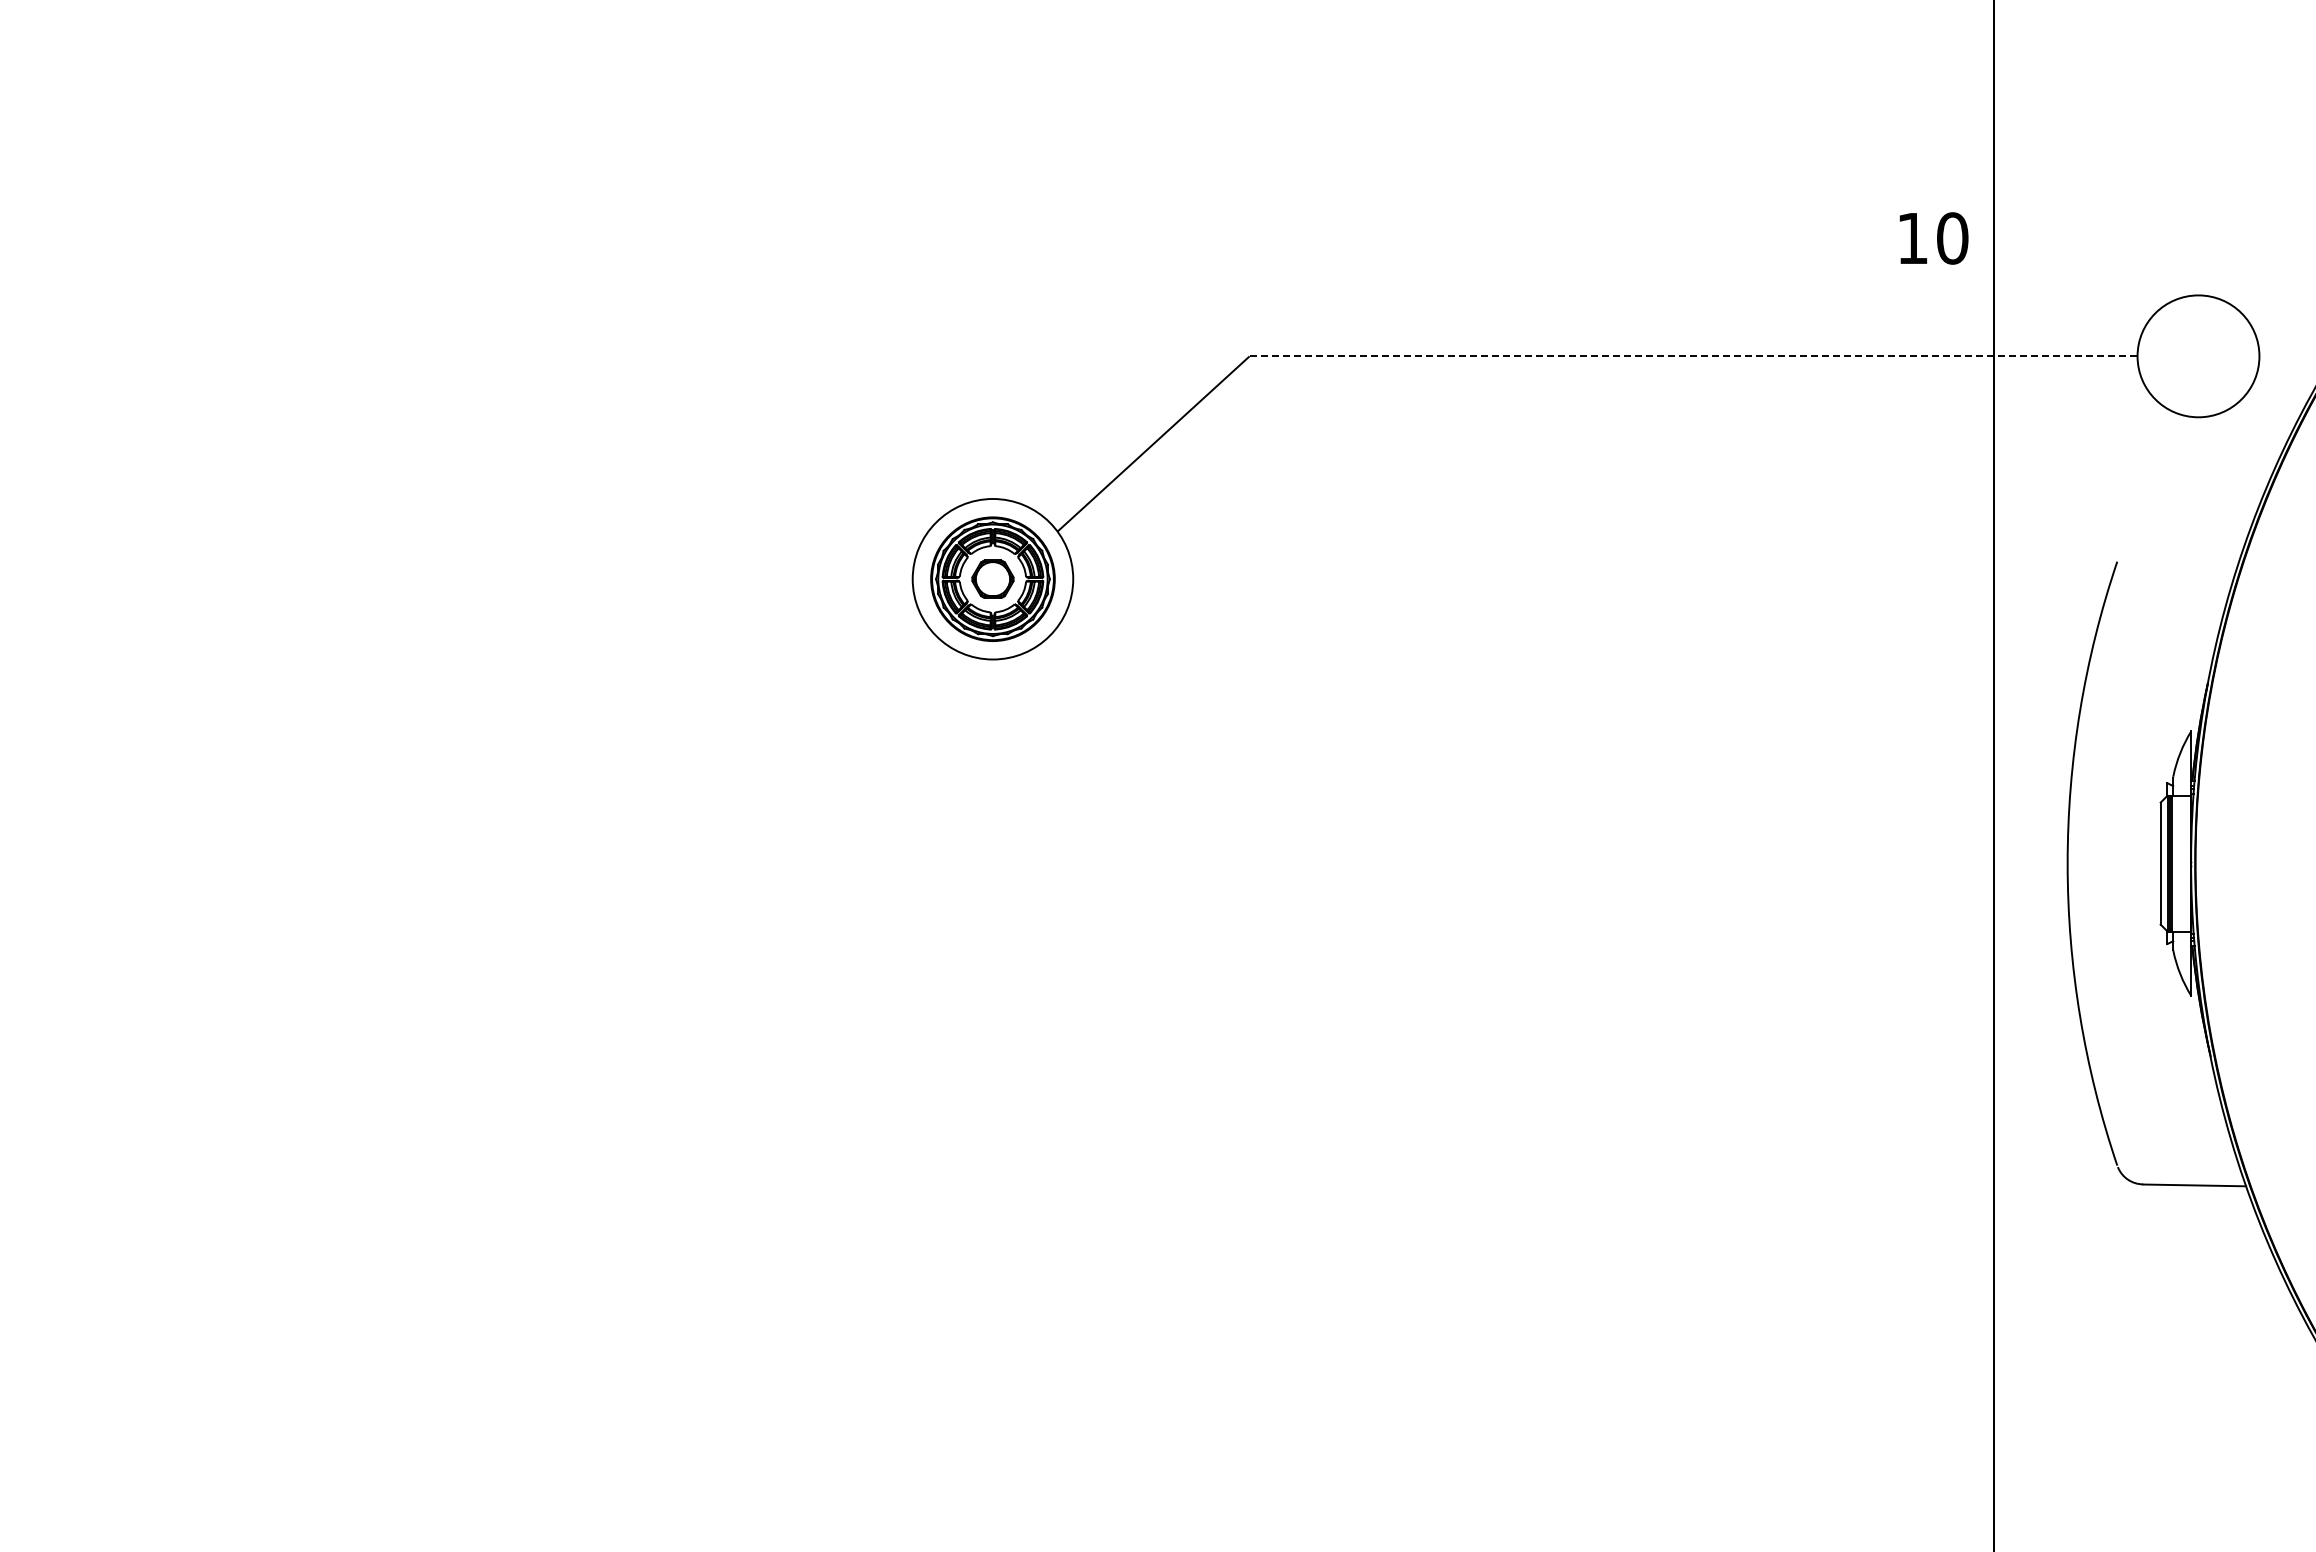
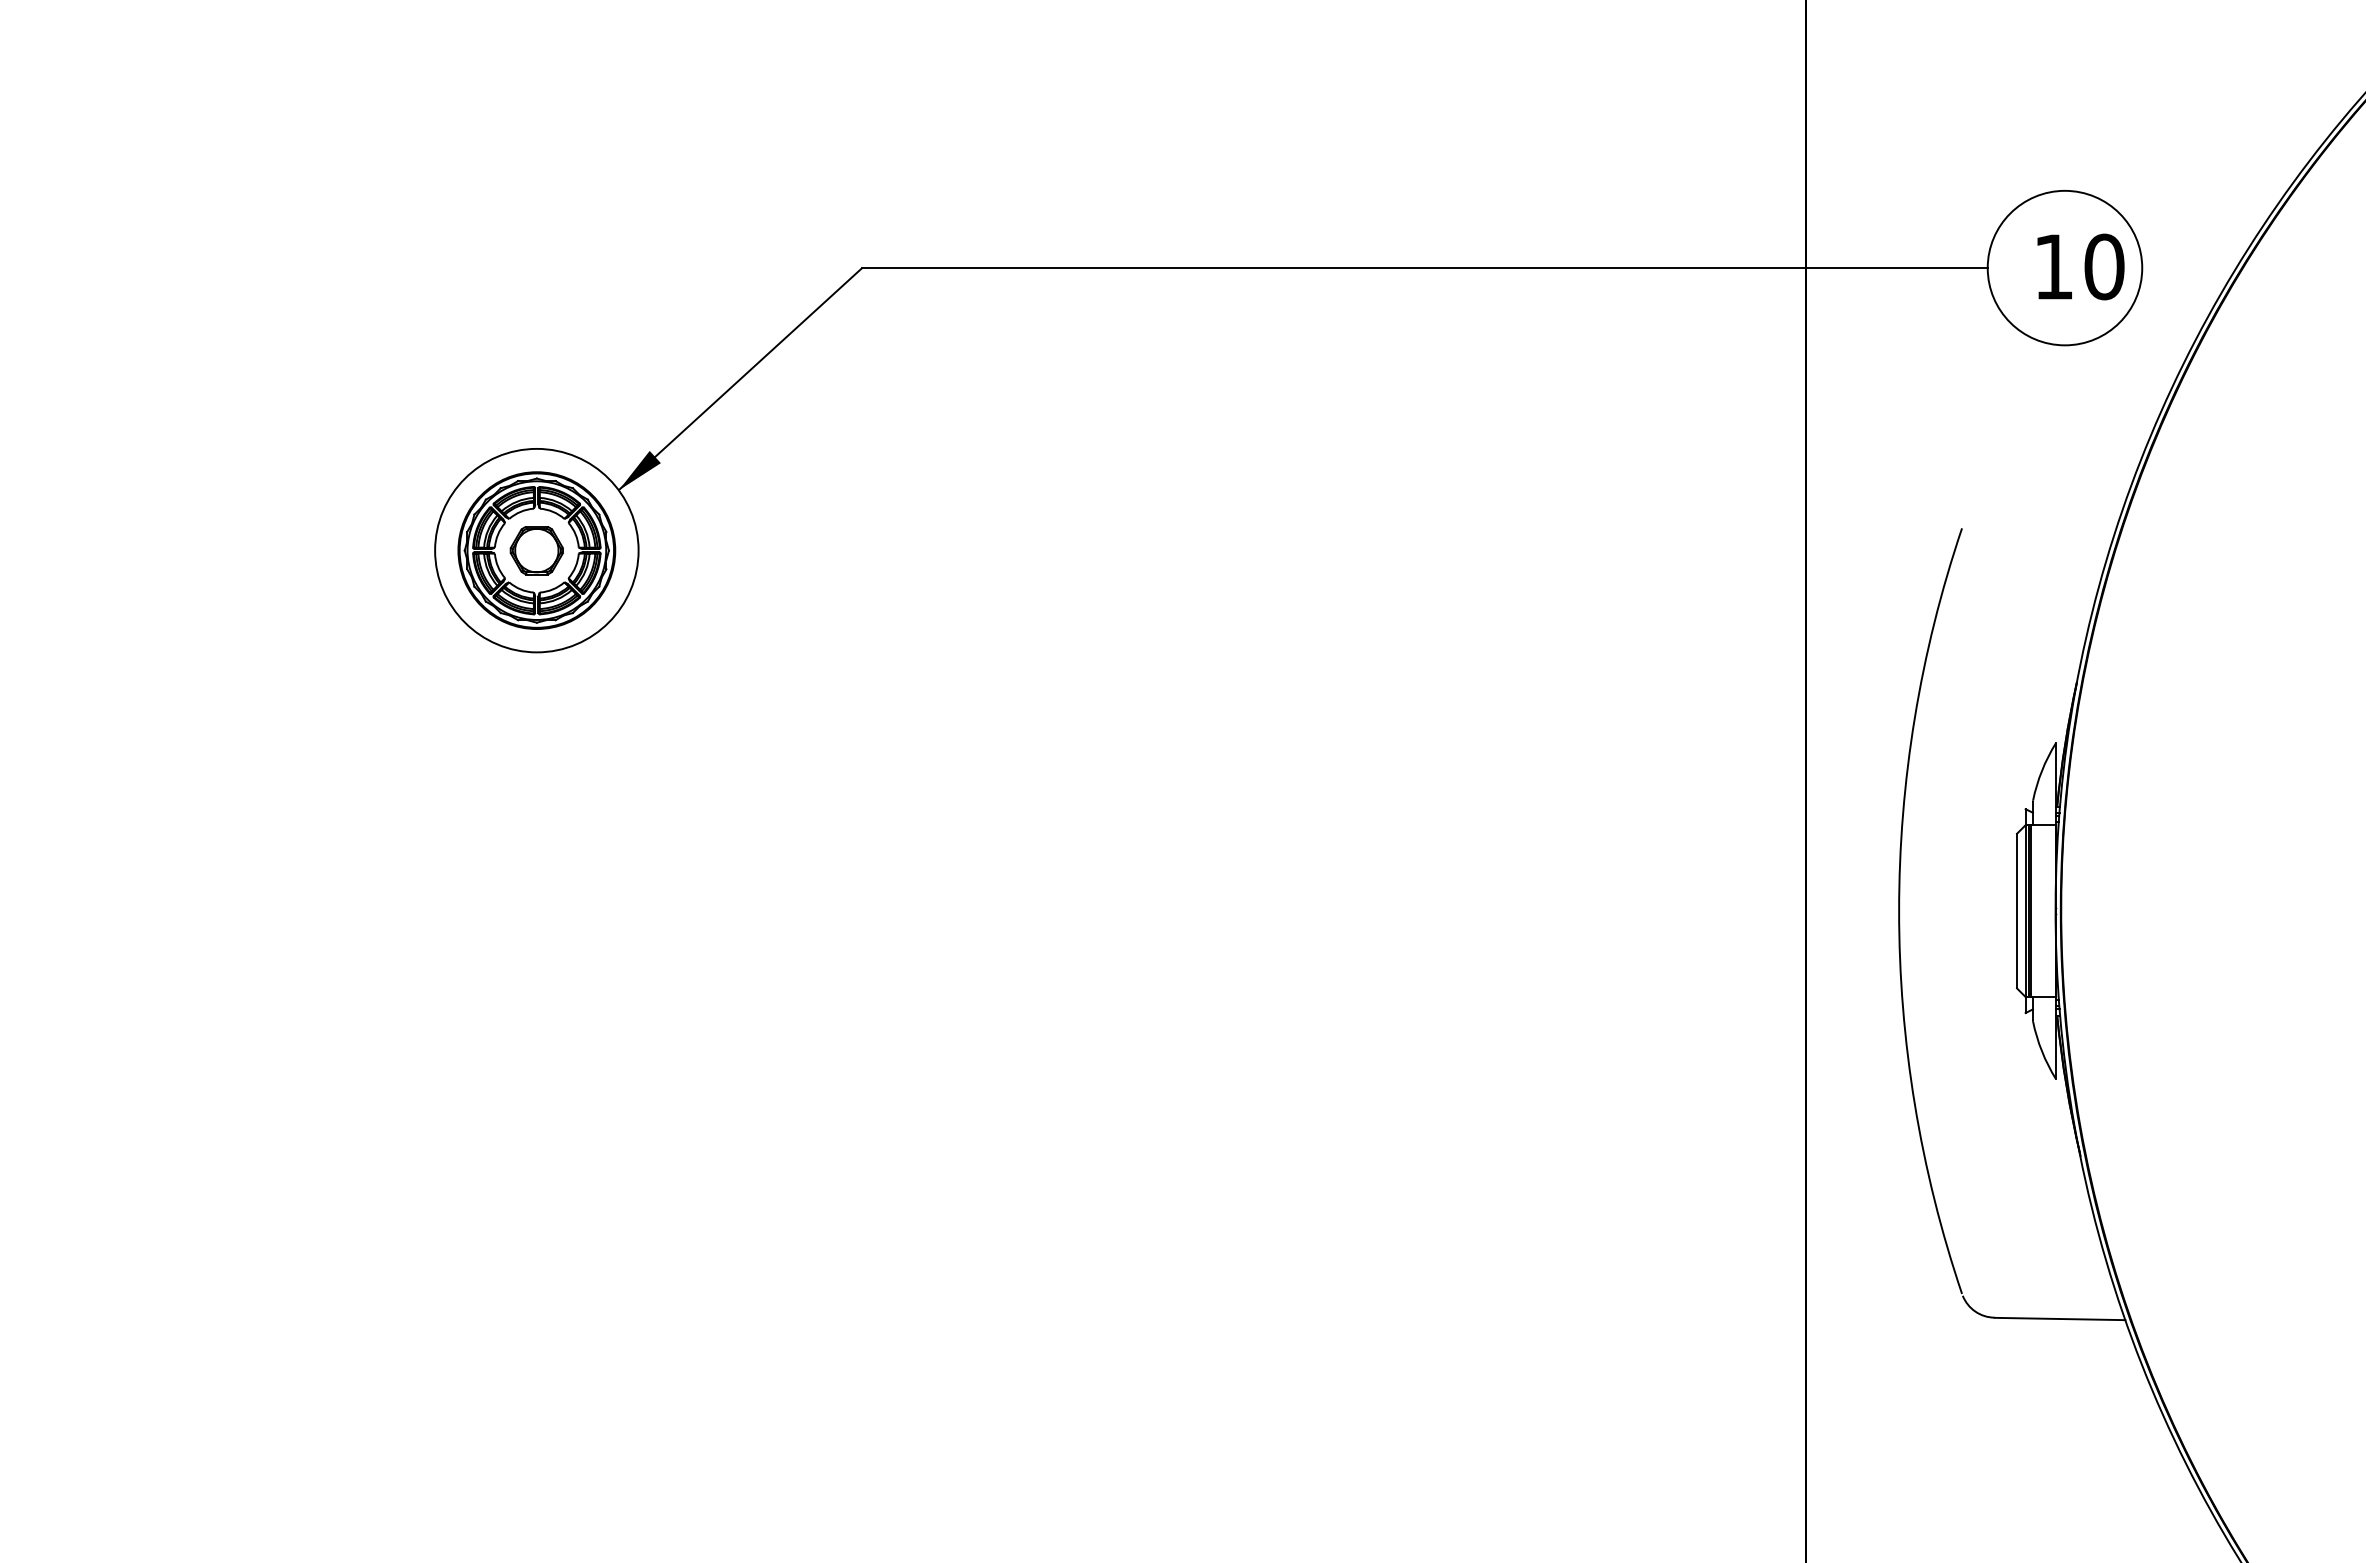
text: (1933, 238) -> (2080, 267), moved
line: (1693, 356) -> (1424, 268), dashed -> solid
fill: (1073, 515) -> (638, 469), added

